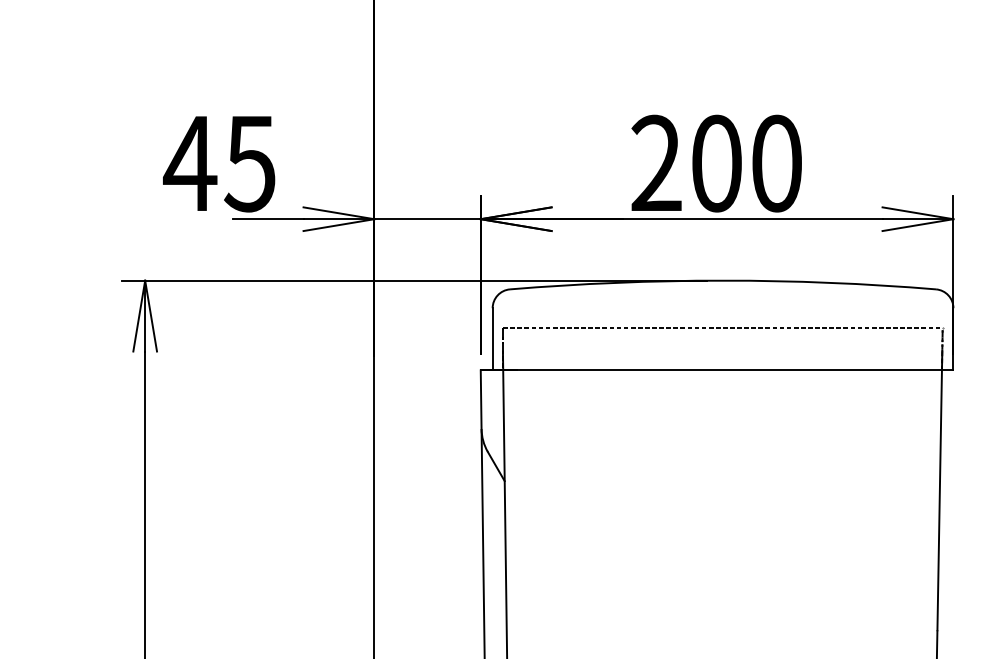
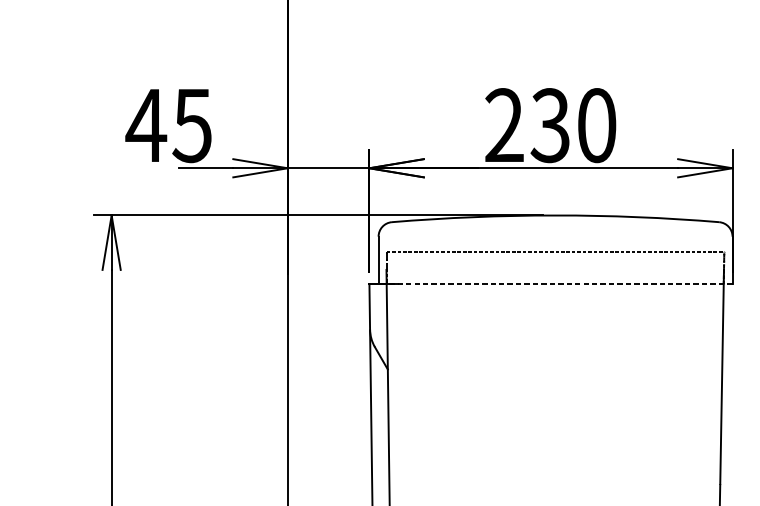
text: (715, 163) -> (549, 125), 200 -> 230
line: (716, 370) -> (550, 284), solid -> dashed

